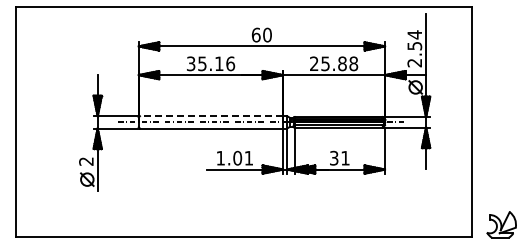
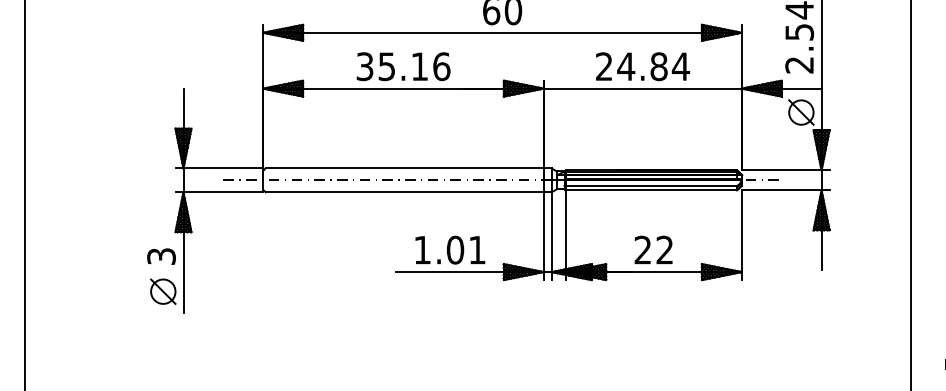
text: (339, 63) -> (653, 66), 25.88 -> 24.84
line: (211, 116) -> (404, 168), dashed -> solid
text: (339, 157) -> (653, 248), 31 -> 22
text: (86, 161) -> (161, 256), 2 -> 3

